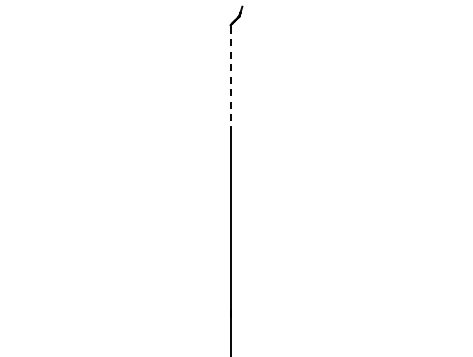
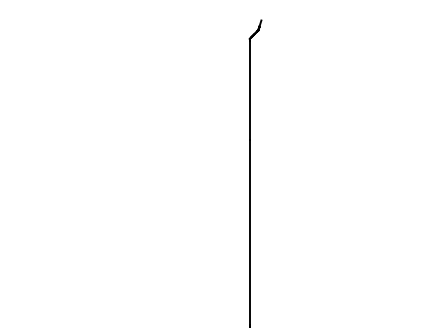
line: (230, 76) -> (249, 90), dashed -> solid

